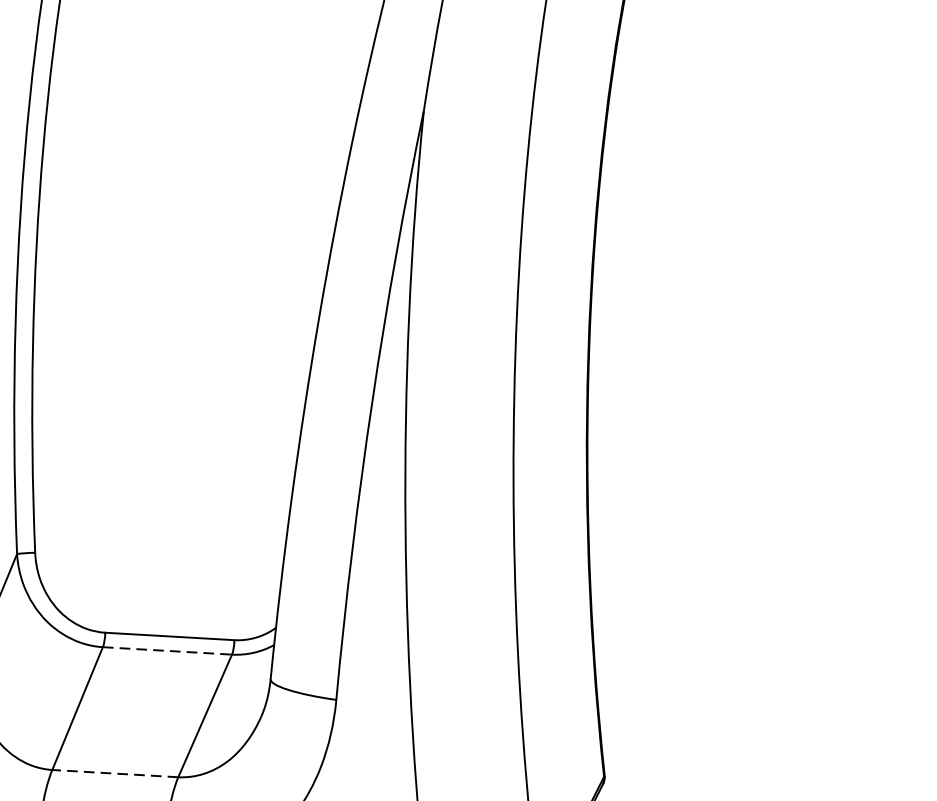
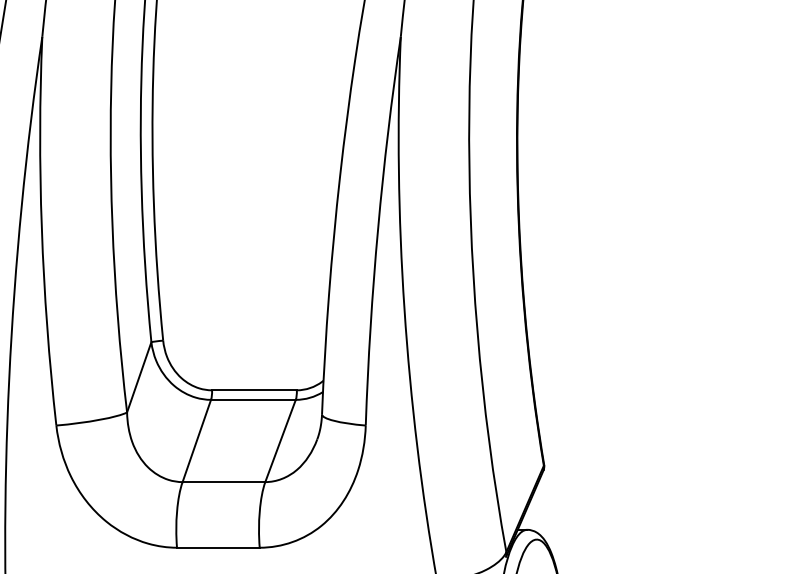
line: (167, 650) -> (253, 399), dashed -> solid
line: (114, 774) -> (223, 482), dashed -> solid

